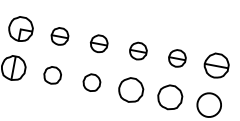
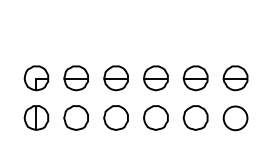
part: (59, 36) -> (75, 78), size x1.43
part: (98, 43) -> (115, 78), size x1.43
part: (137, 51) -> (155, 78), size x1.43
part: (177, 58) -> (195, 78), size x1.43
part: (52, 74) -> (75, 117), size x1.43
part: (91, 82) -> (115, 117), size x1.43

